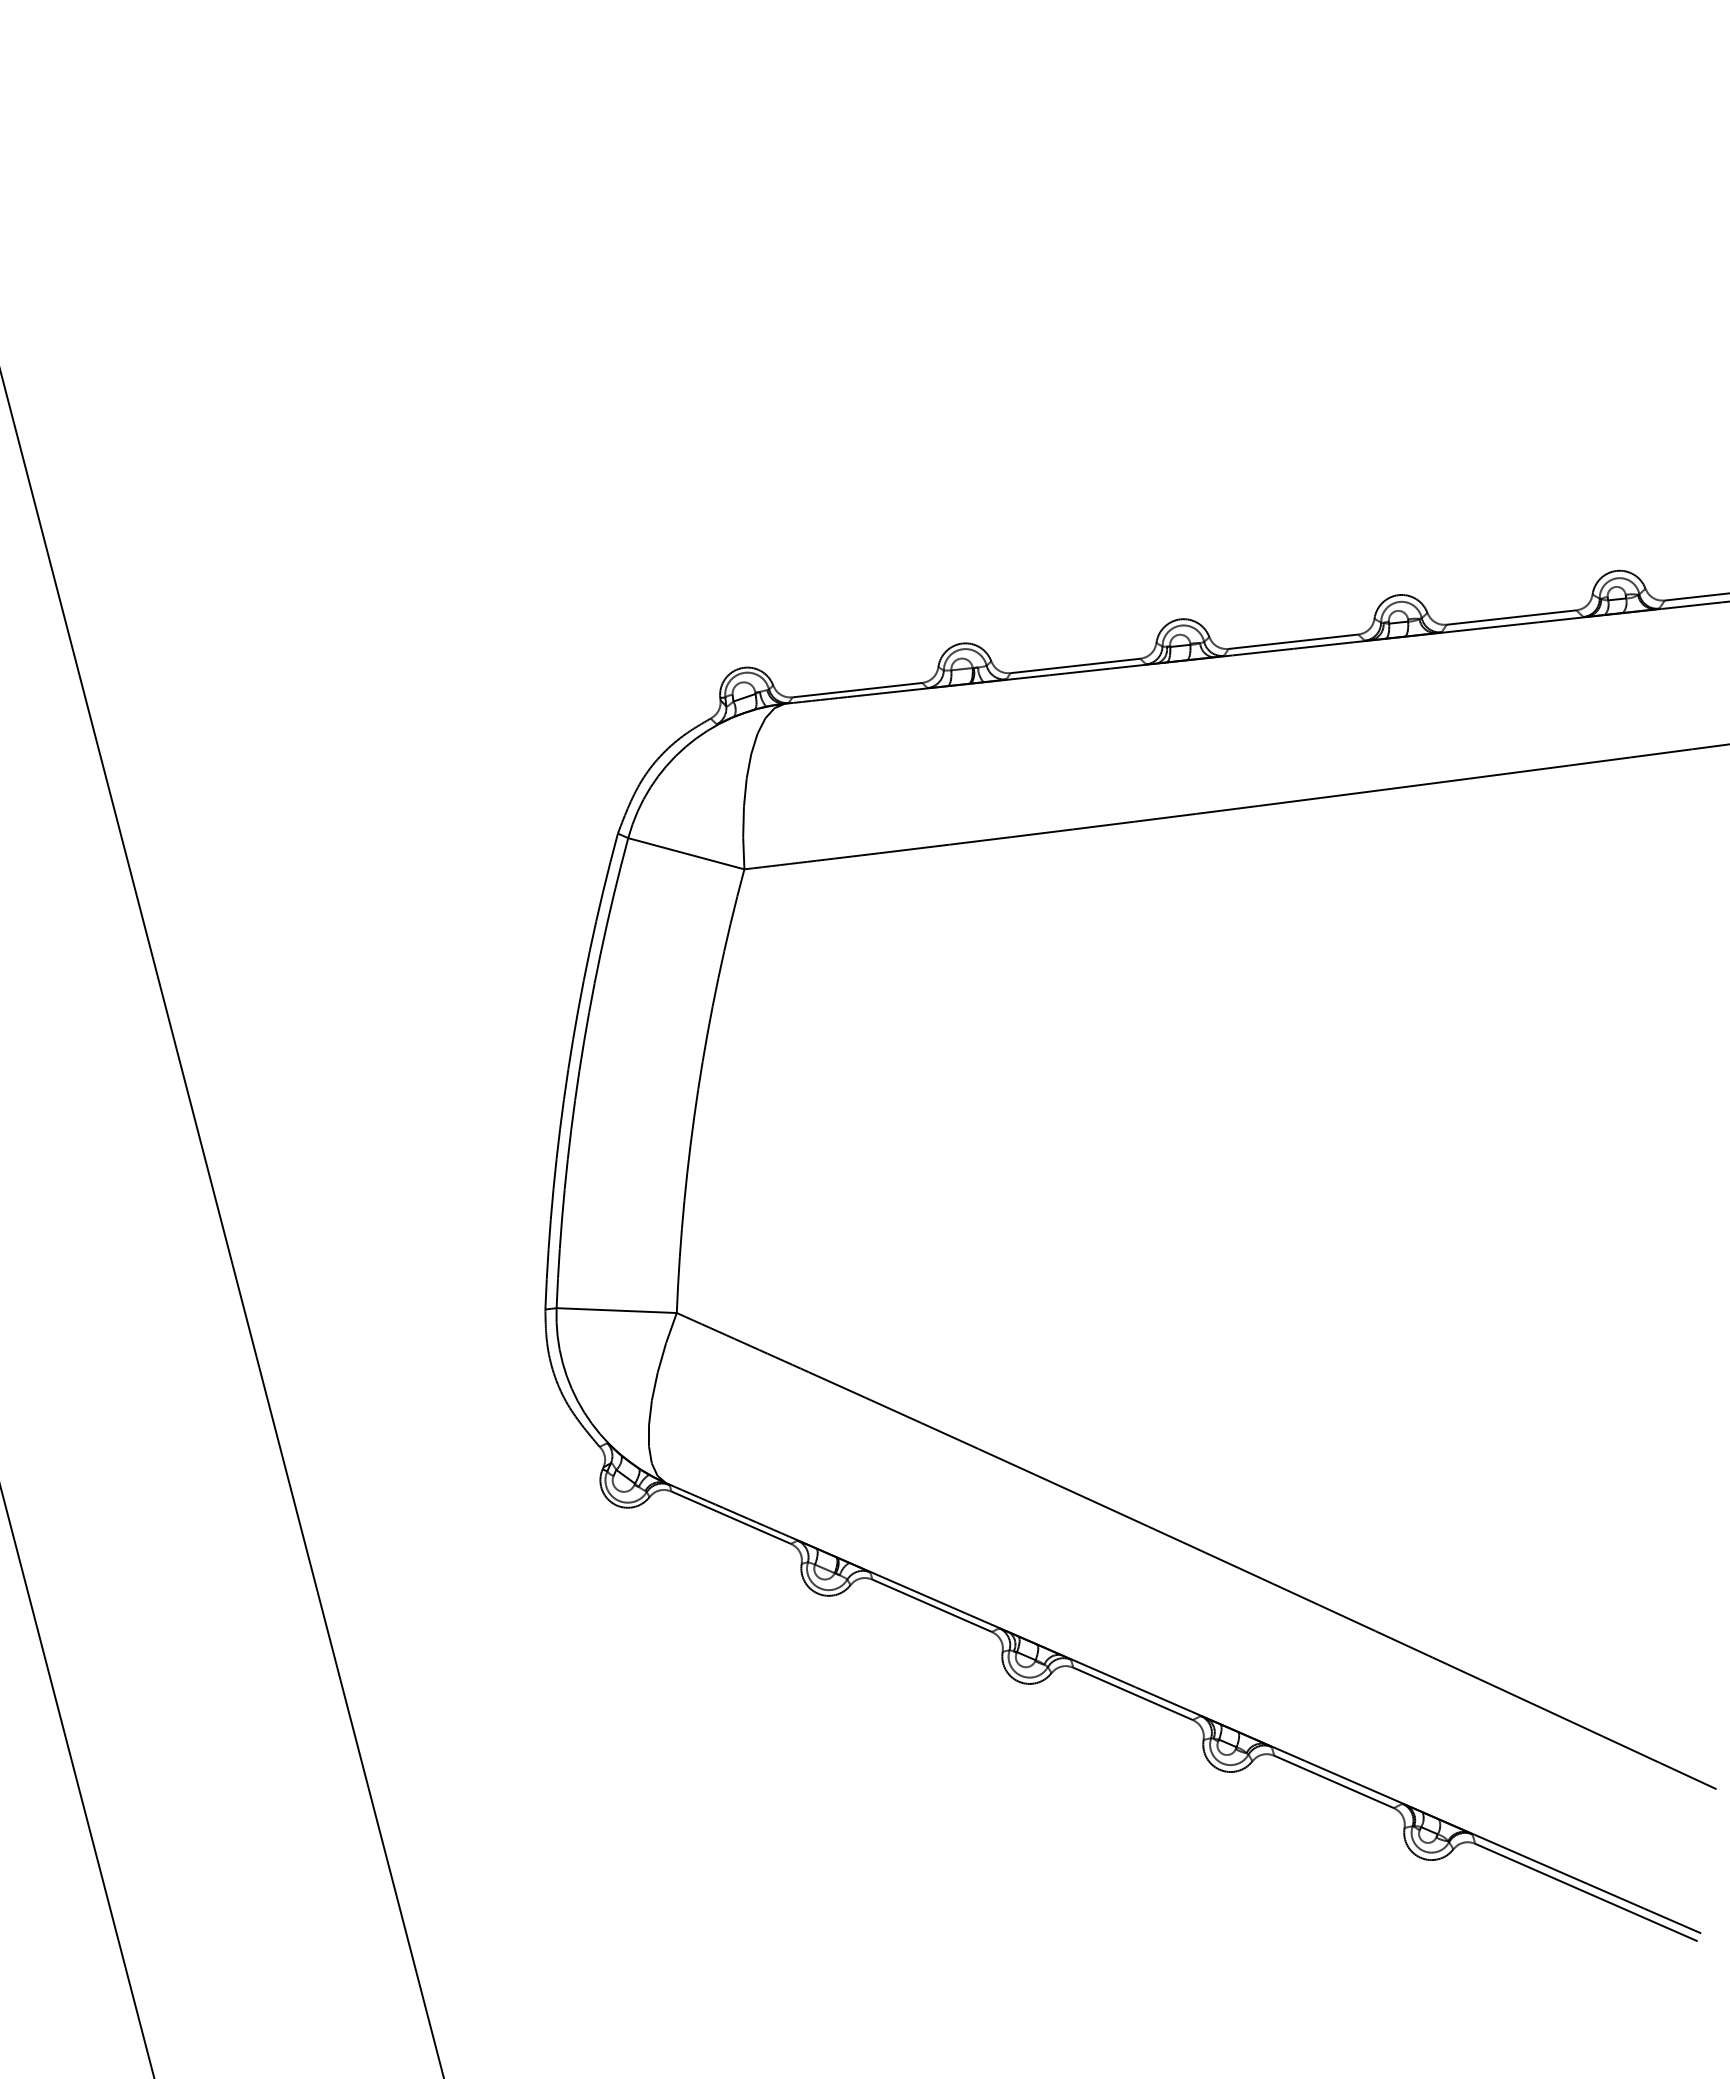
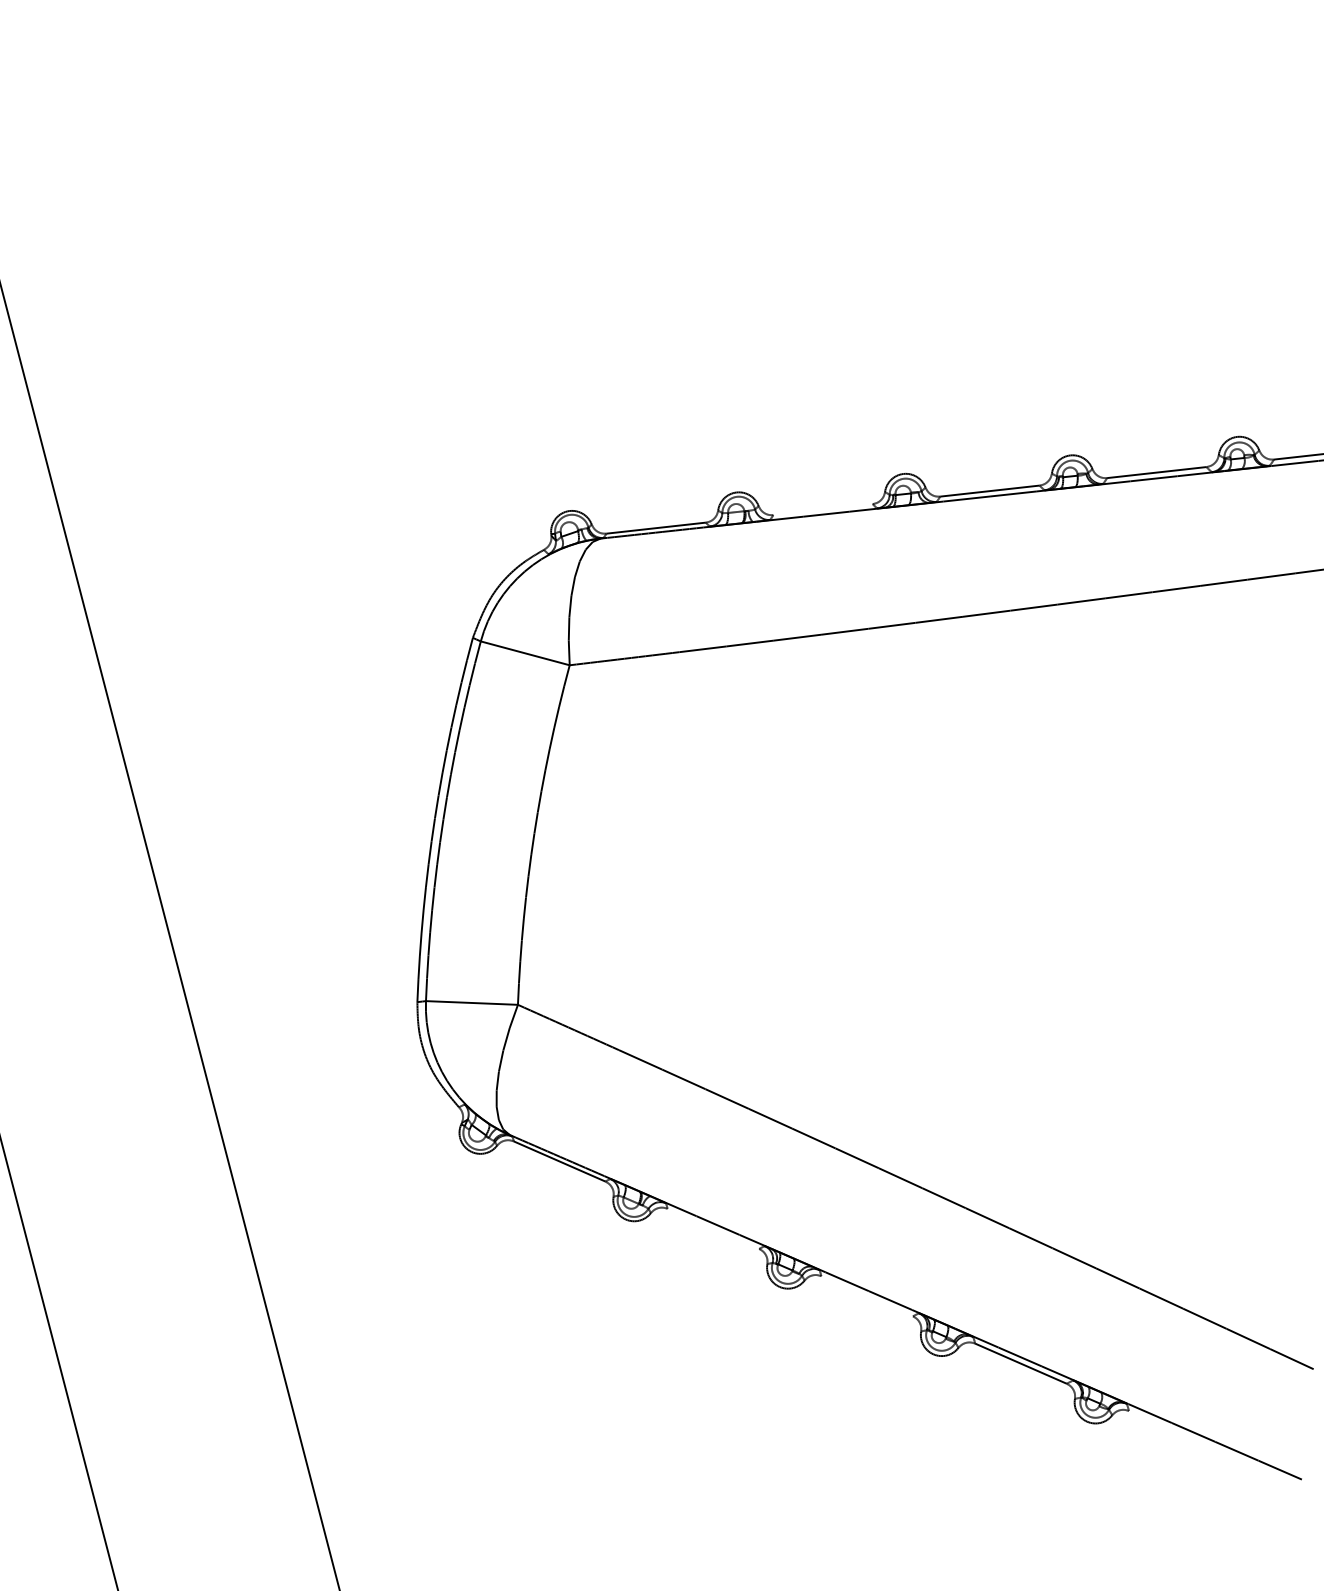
line: (1075, 665) -> (823, 509), removed
line: (932, 1605) -> (713, 1228), removed
line: (1132, 1693) -> (866, 1296), removed
line: (1586, 1892) -> (1214, 1448), removed

